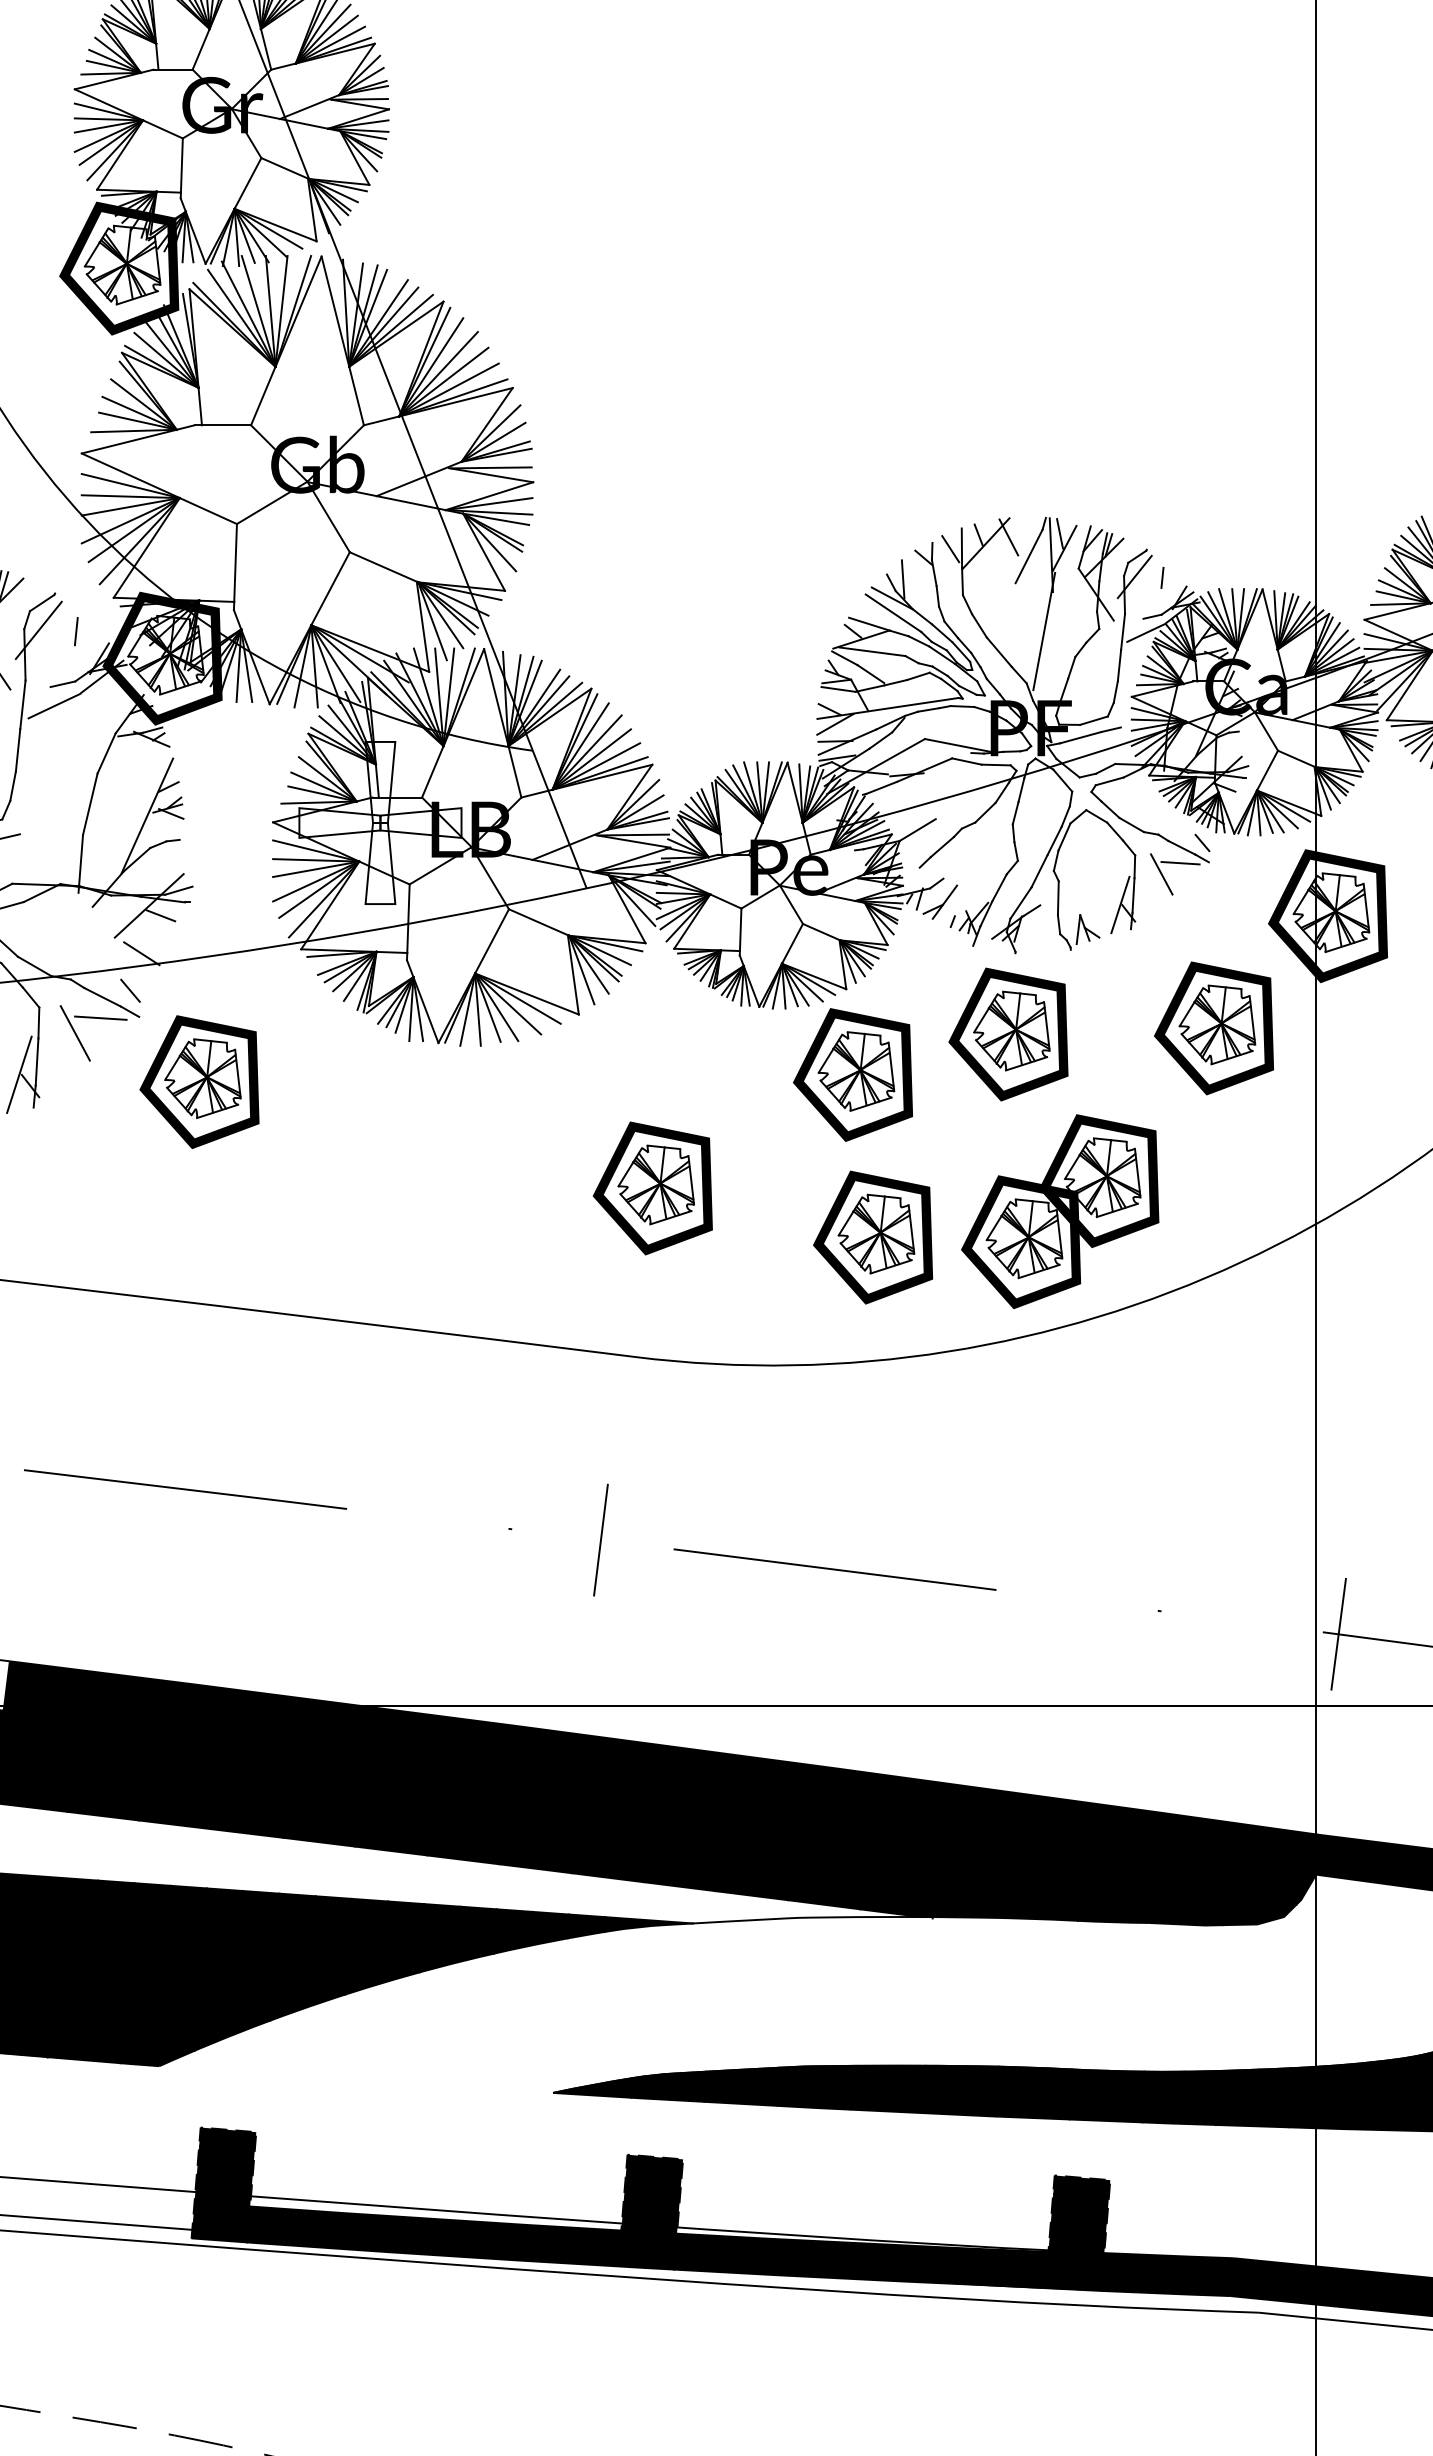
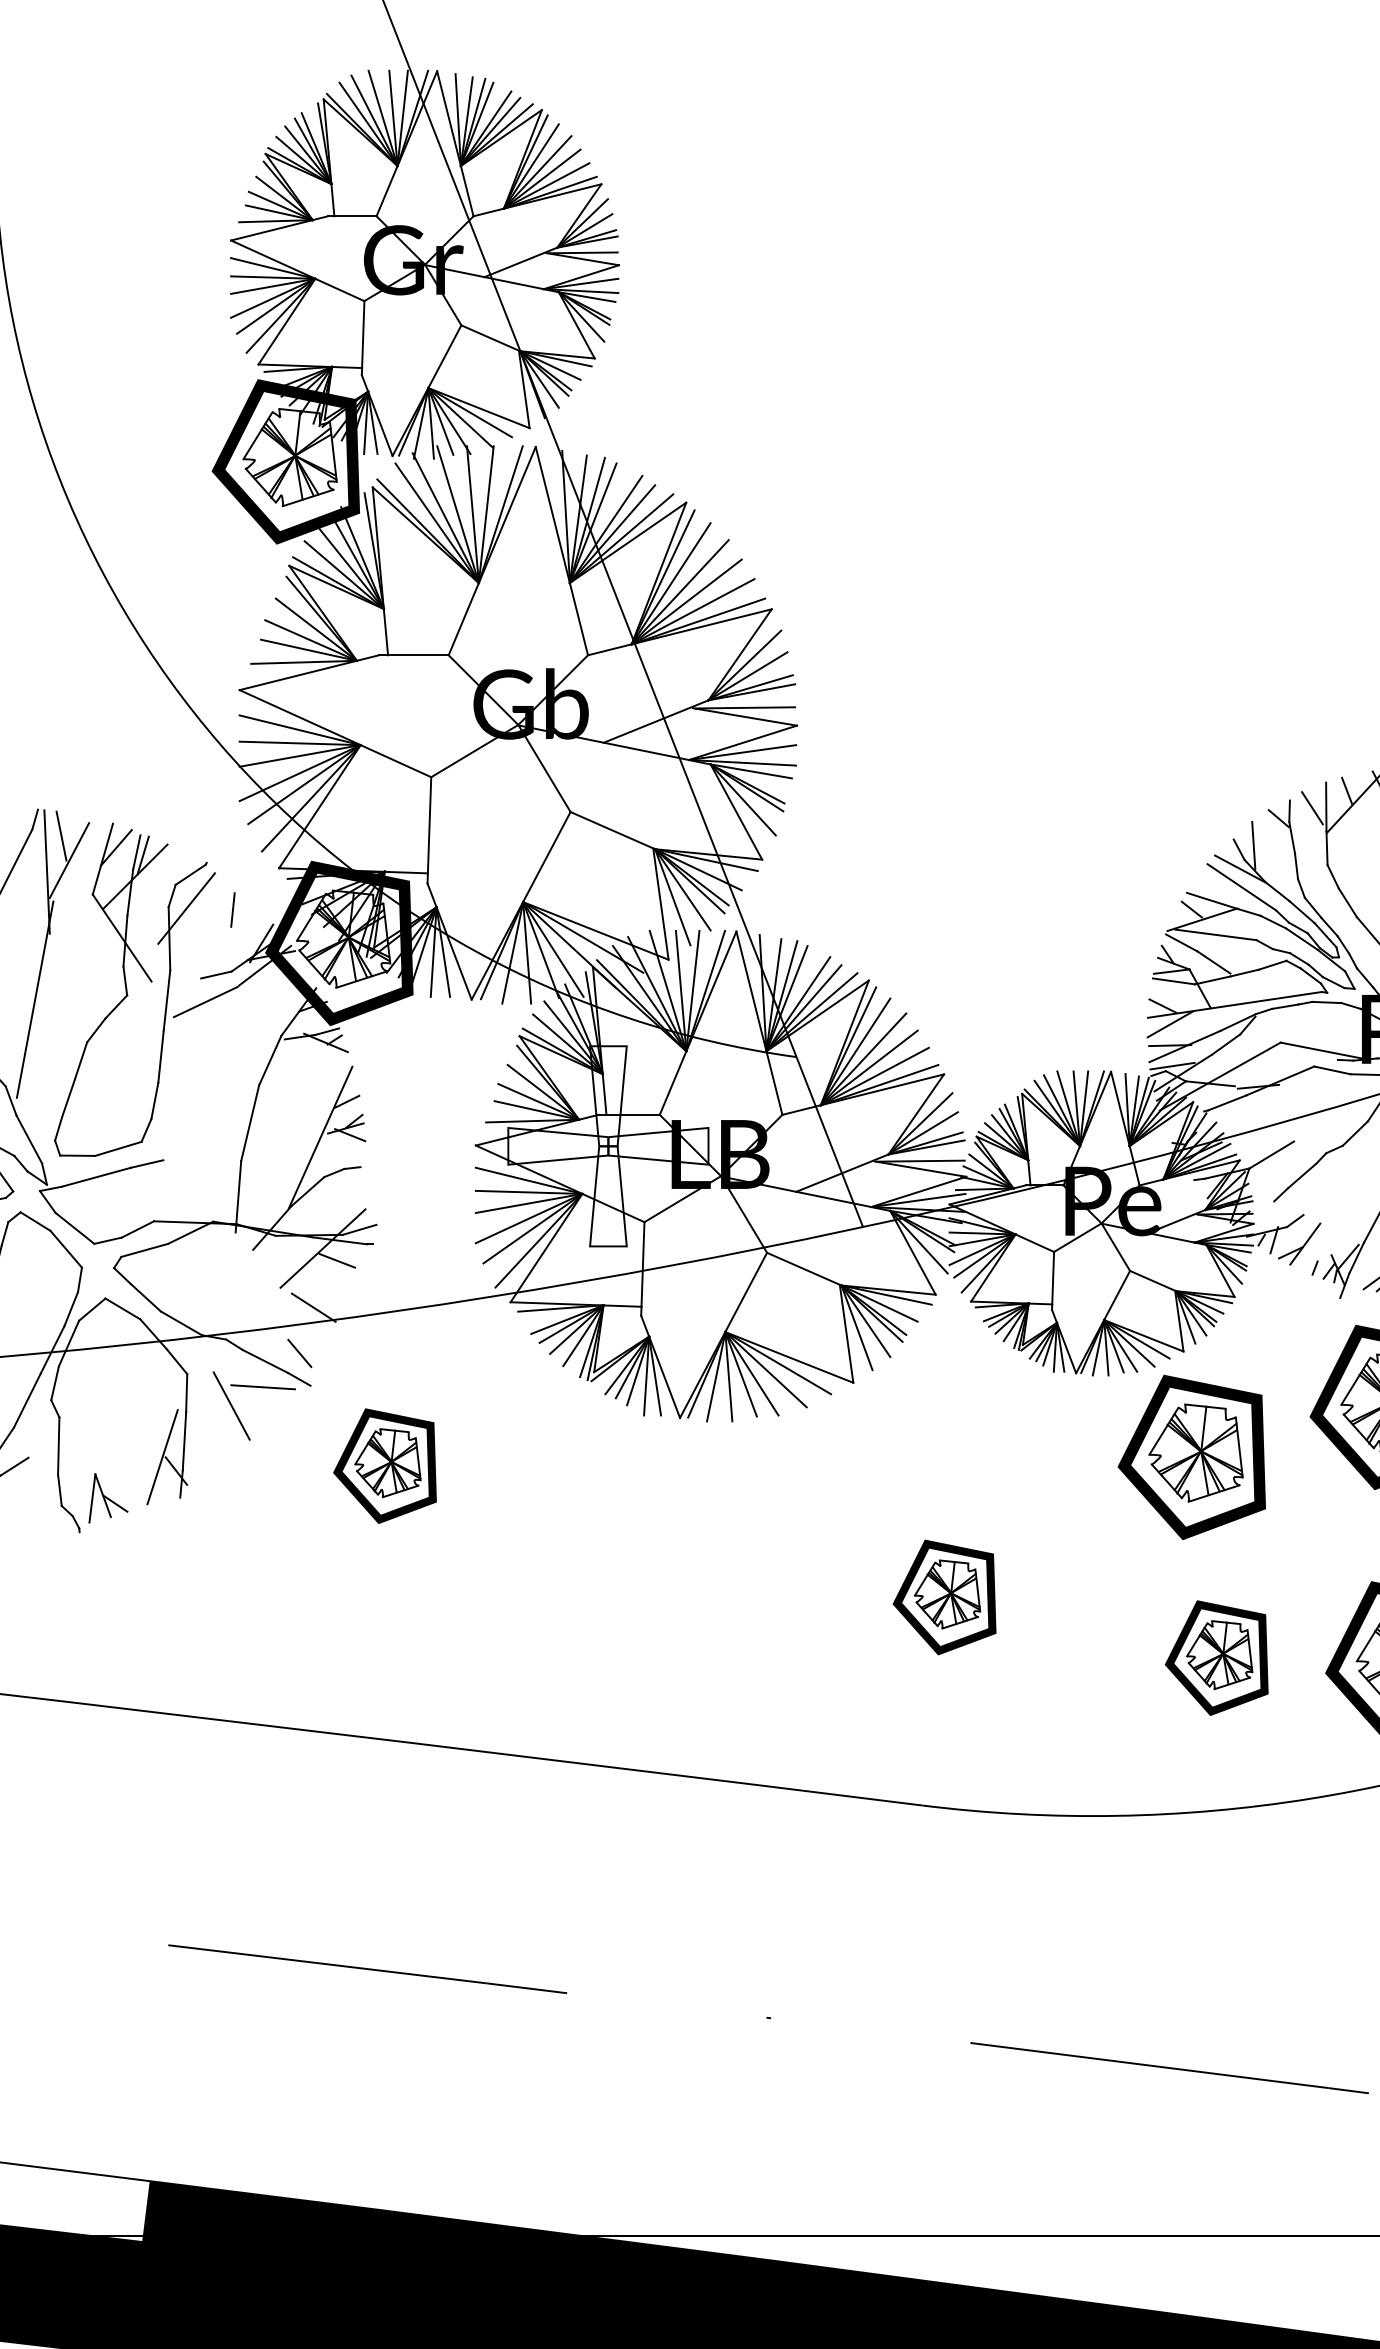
part: (199, 1081) -> (385, 1465), size x0.7
part: (652, 1188) -> (944, 1597), size x0.7
part: (873, 1237) -> (1217, 1658), size x0.7
line: (600, 1539) -> (880, 2030), removed

